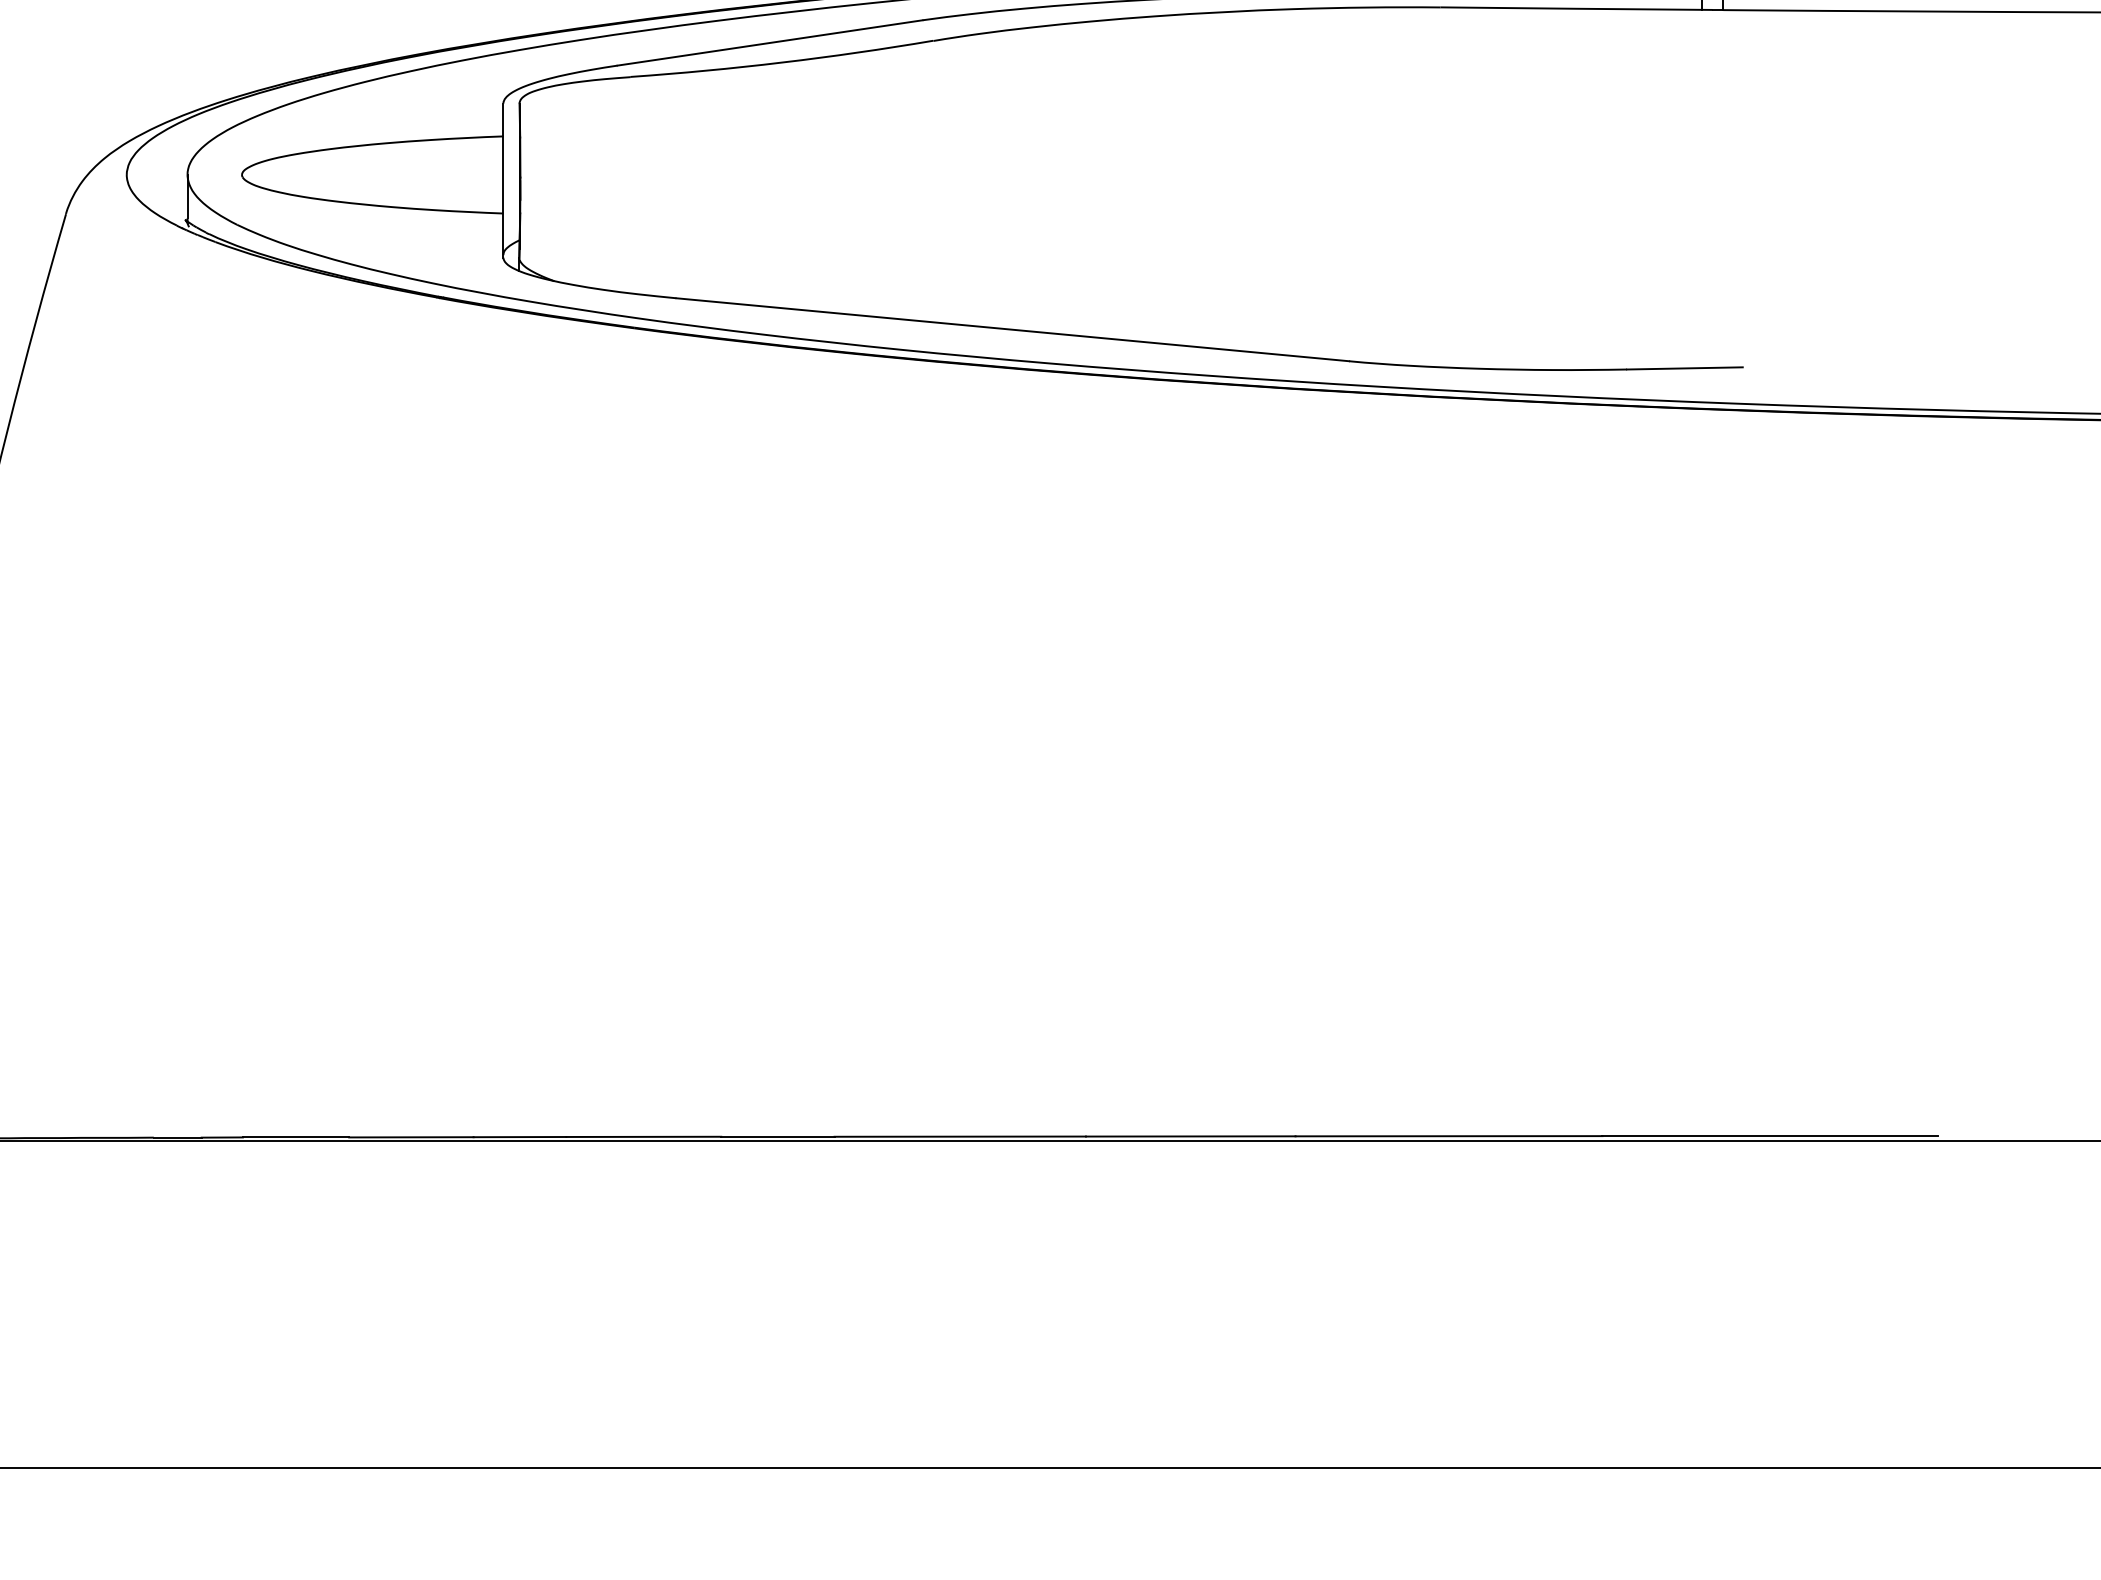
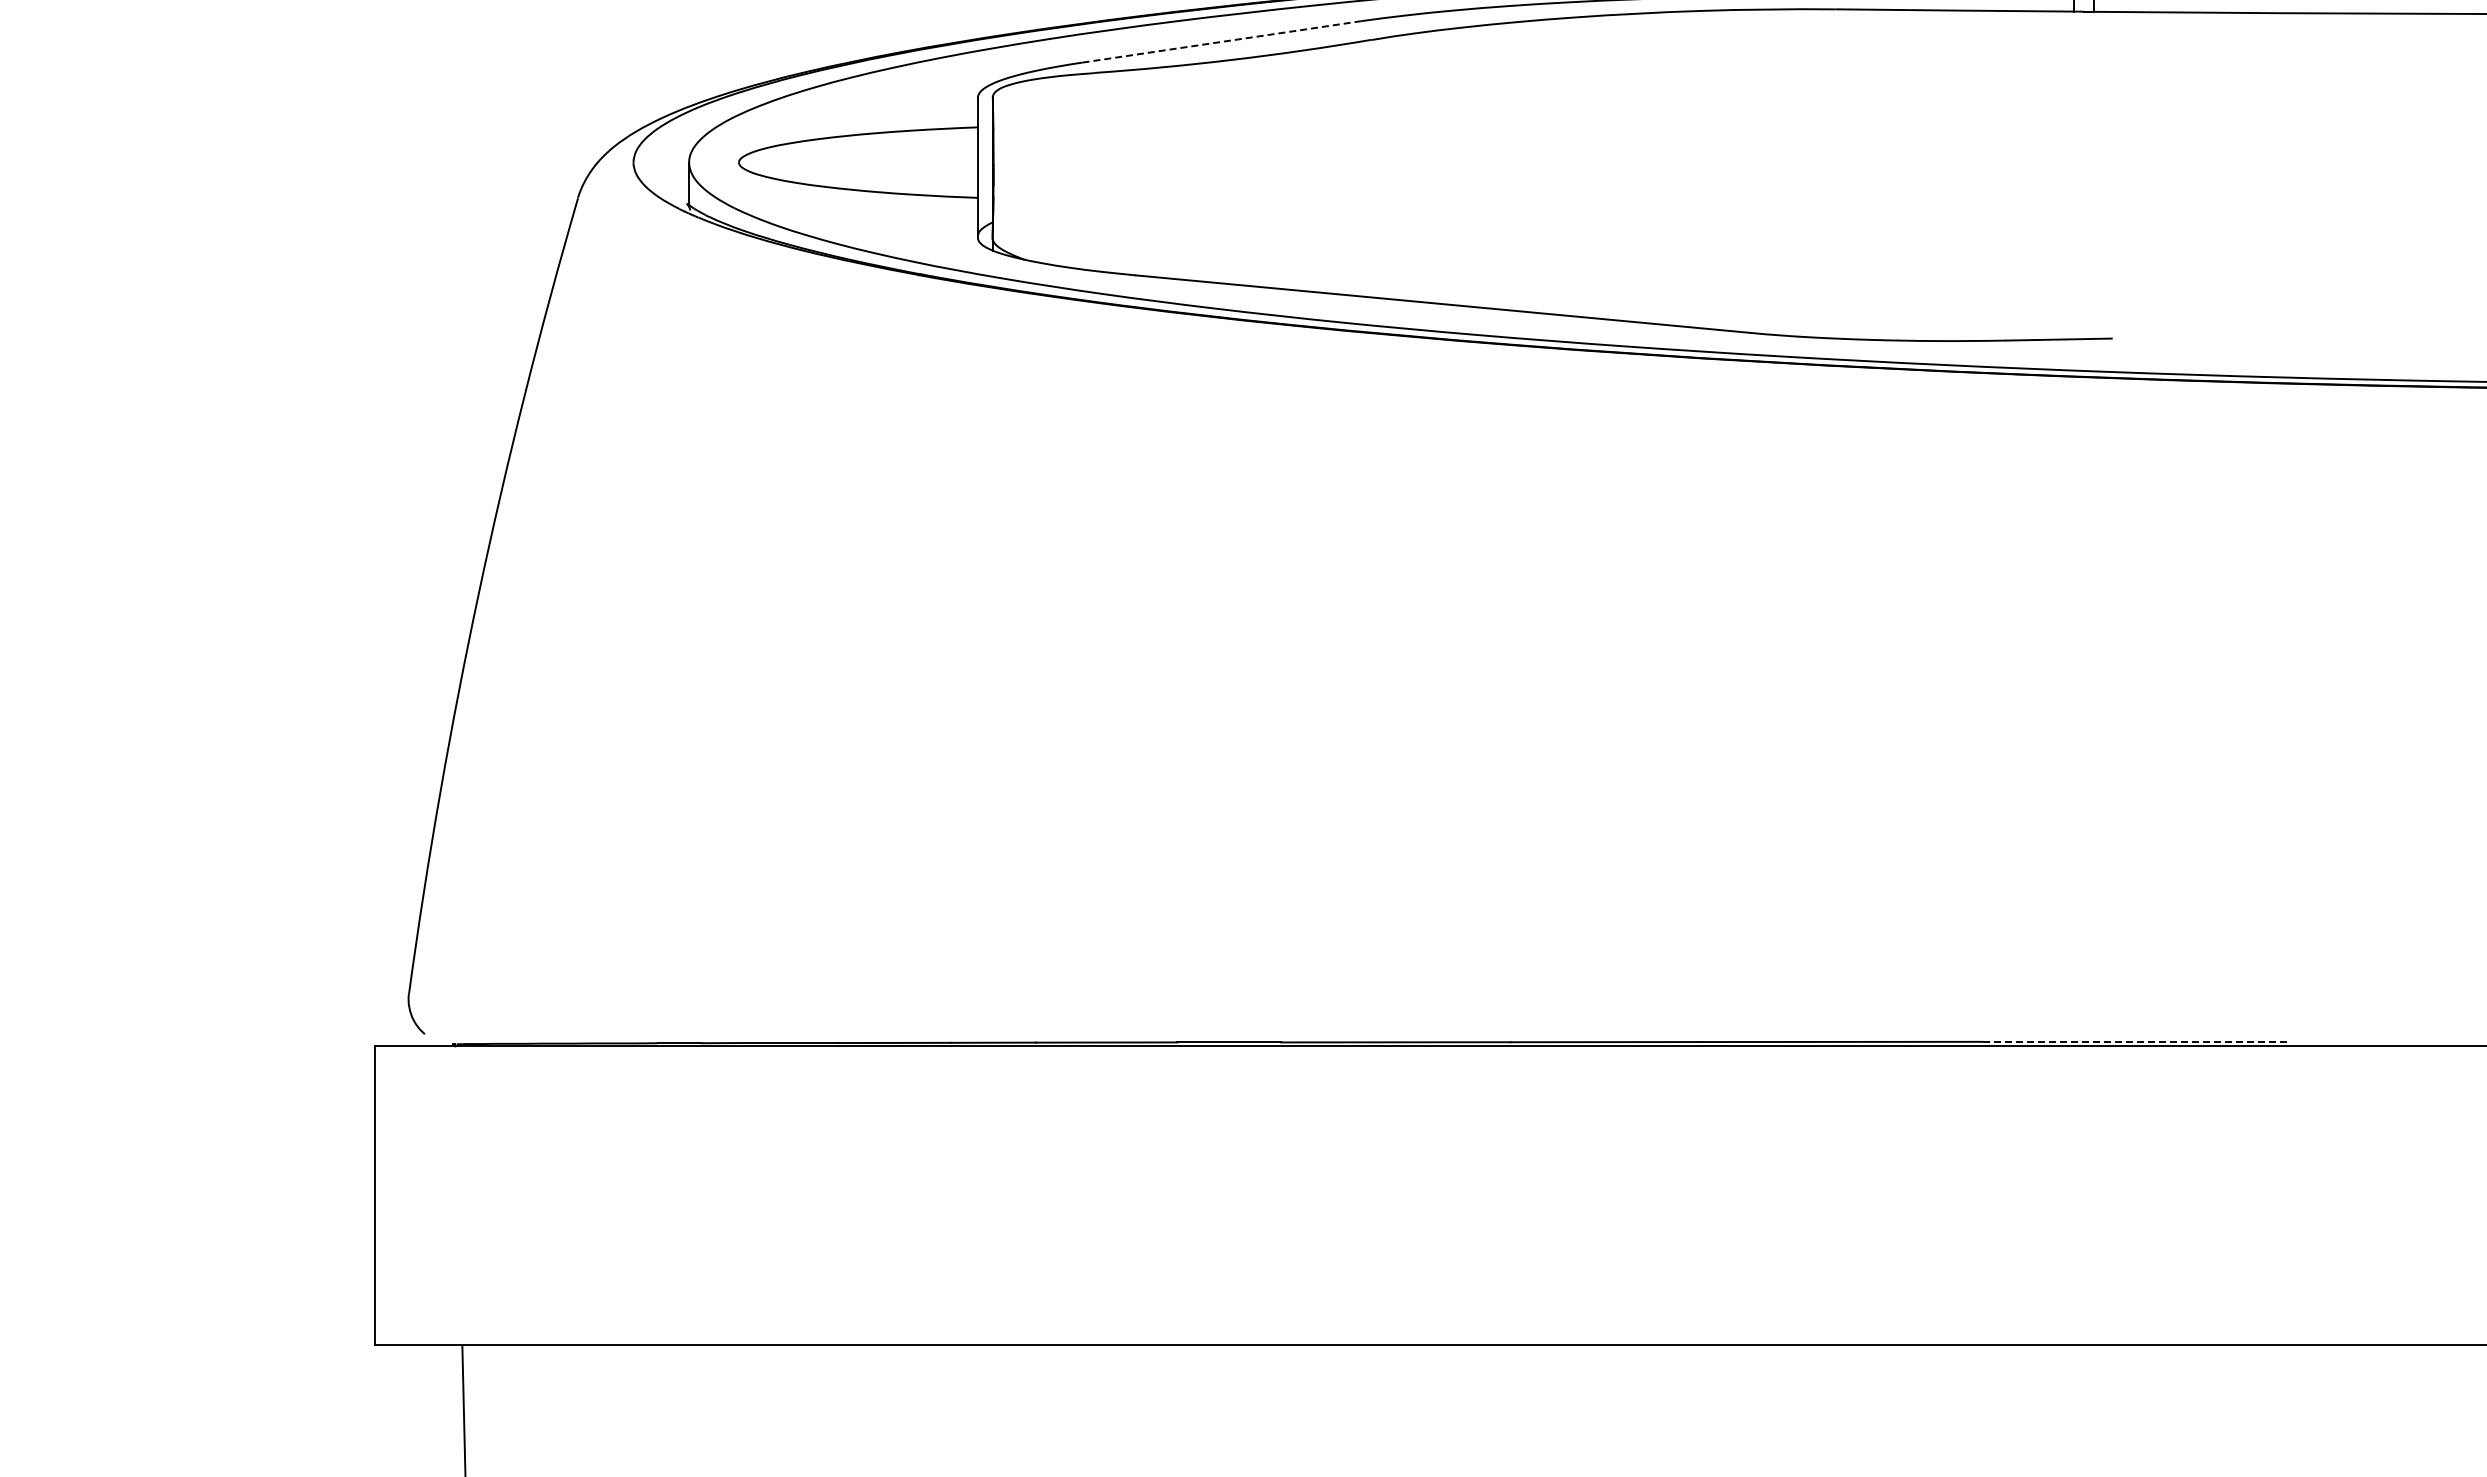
line: (769, 42) -> (1221, 41), solid -> dashed
line: (1770, 1135) -> (2137, 1041), solid -> dashed

